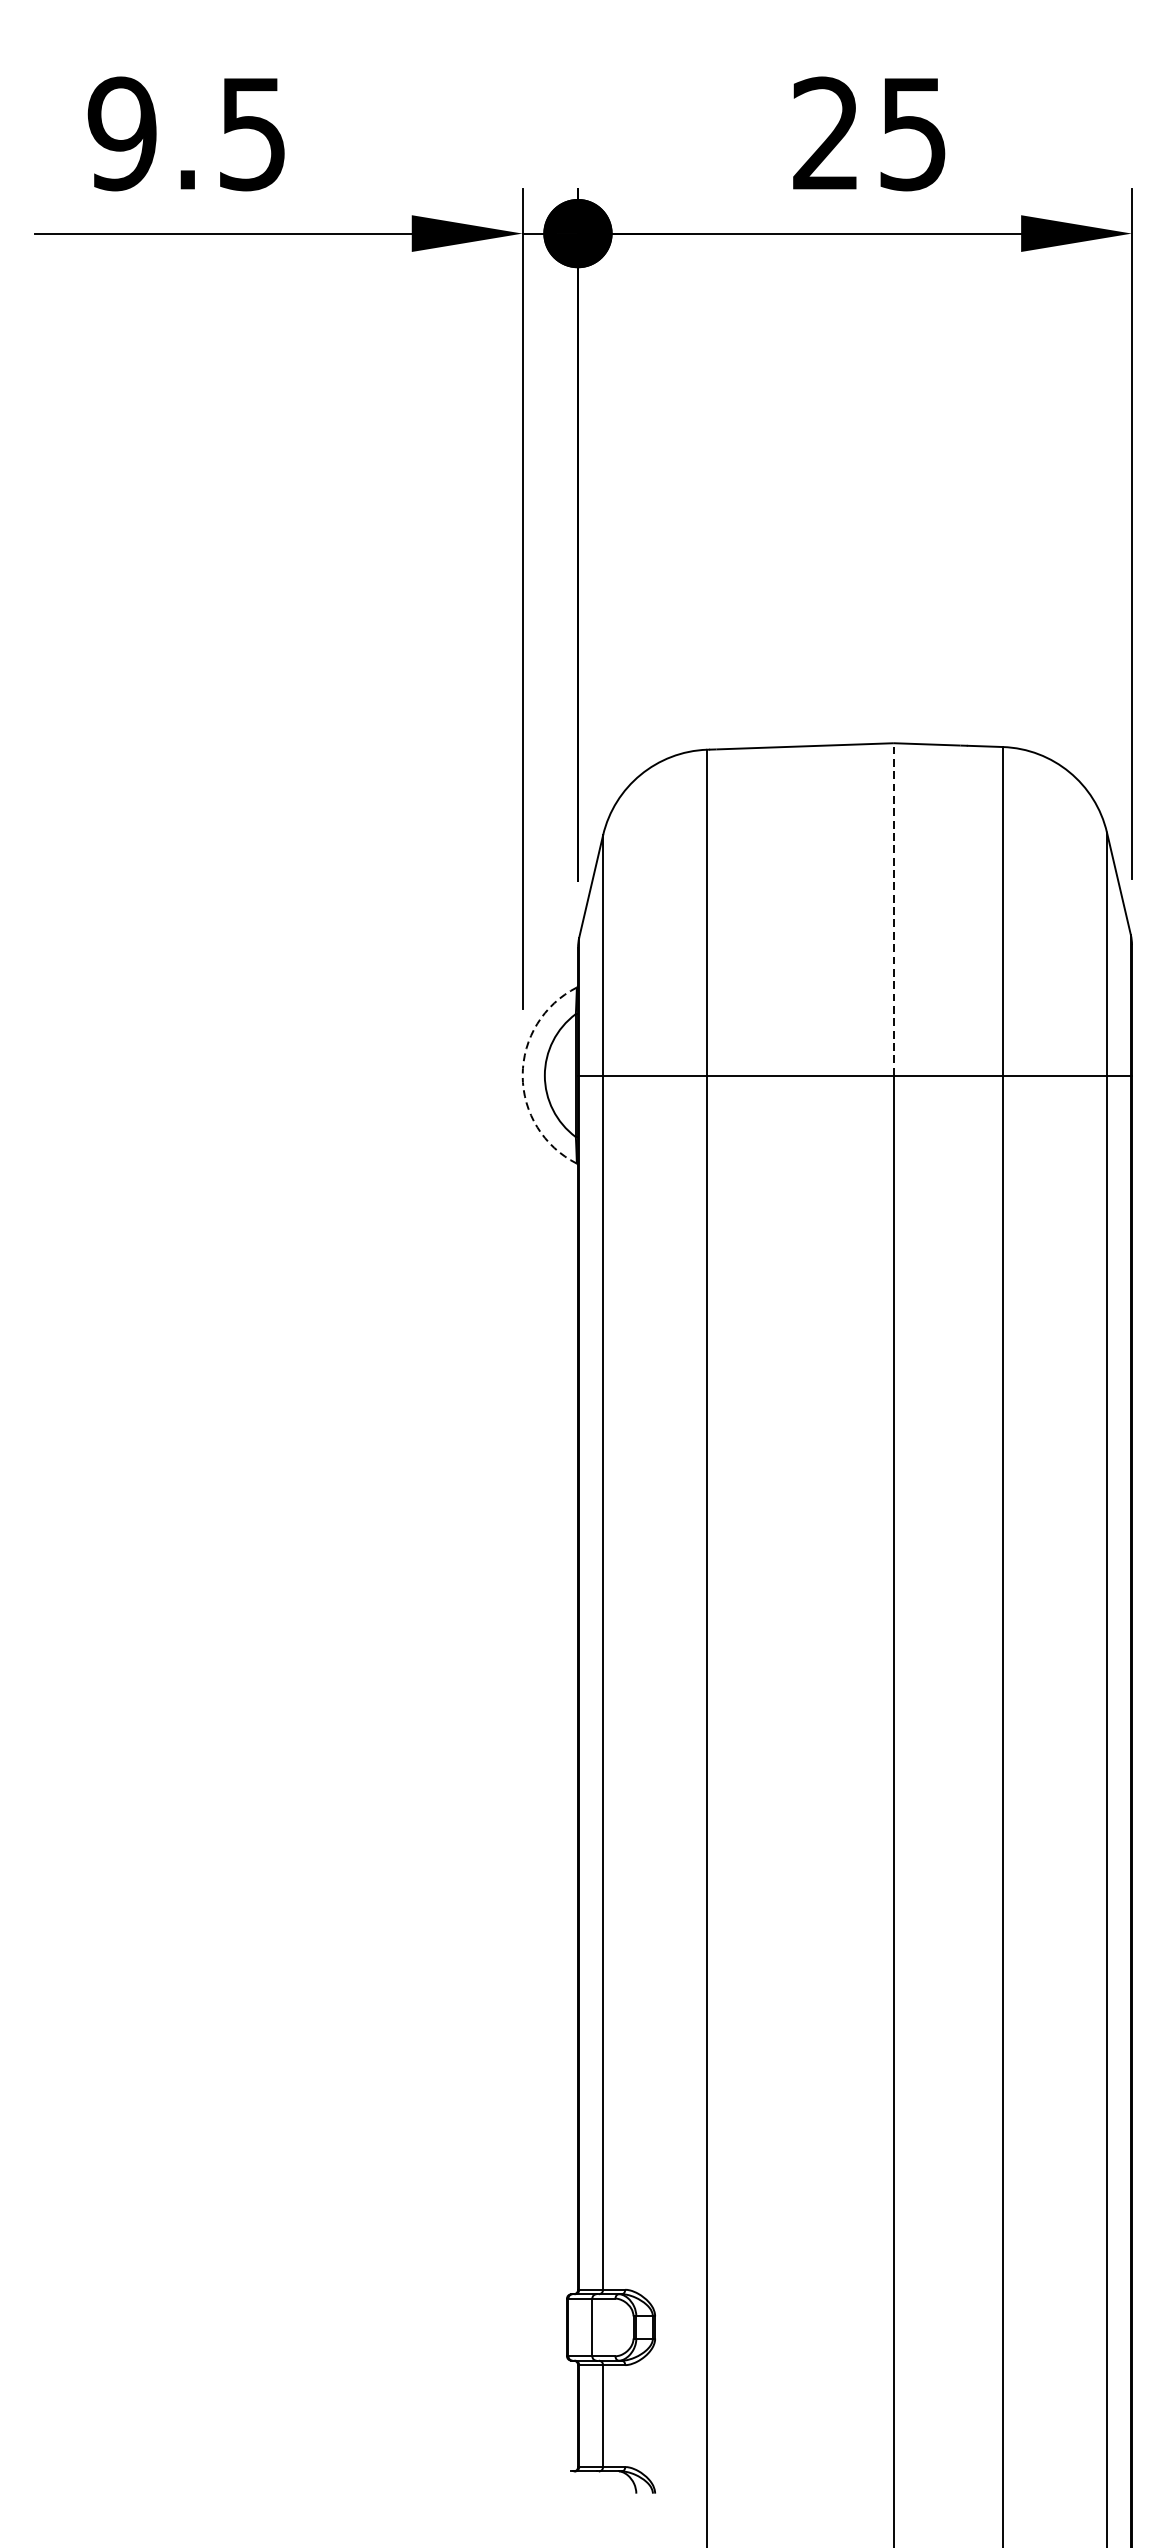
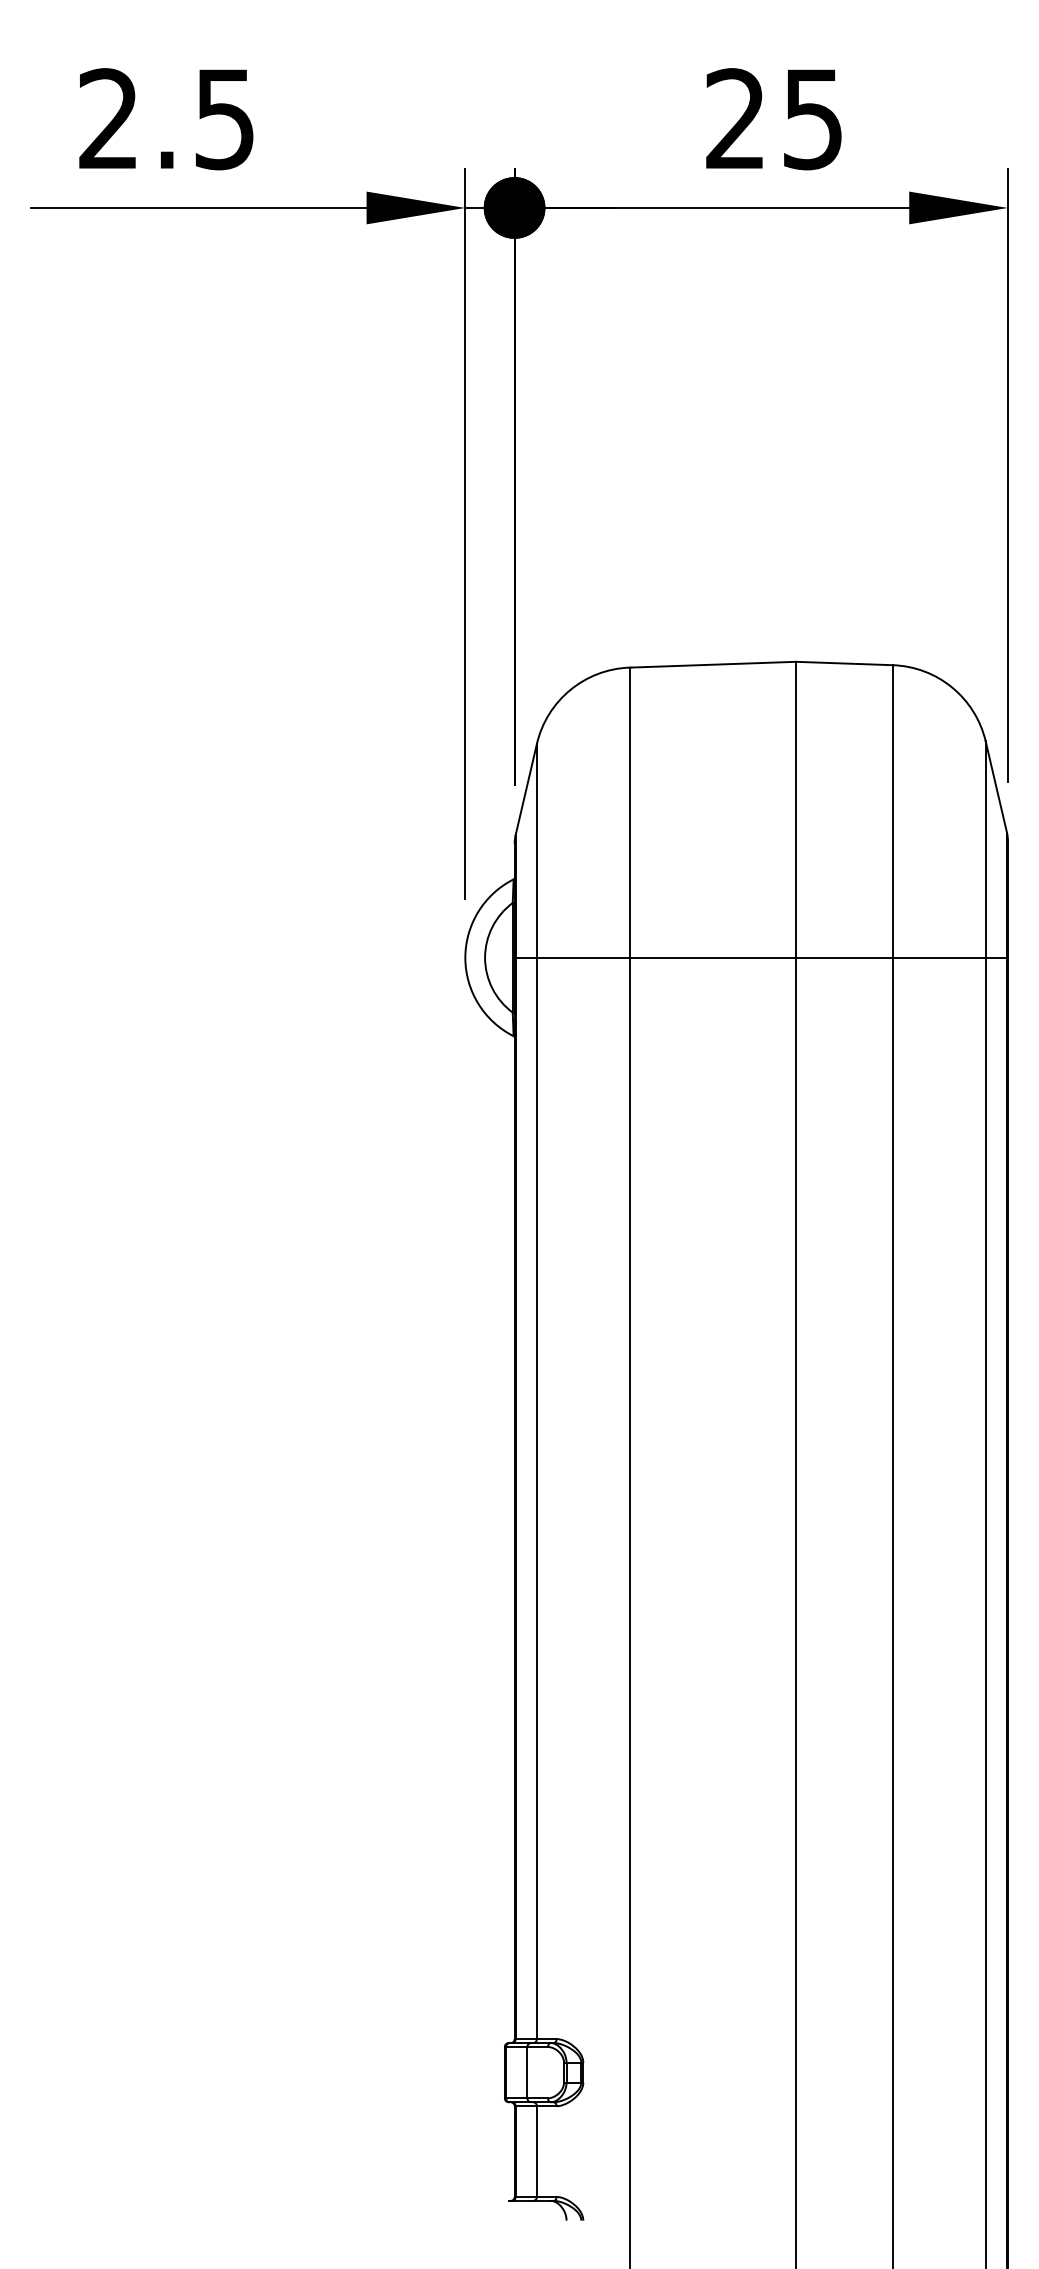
text: (121, 134) -> (108, 119), 9.5 -> 2.5
line: (893, 909) -> (795, 809), dashed -> solid
arc: (522, 1075) -> (465, 957), dashed -> solid

